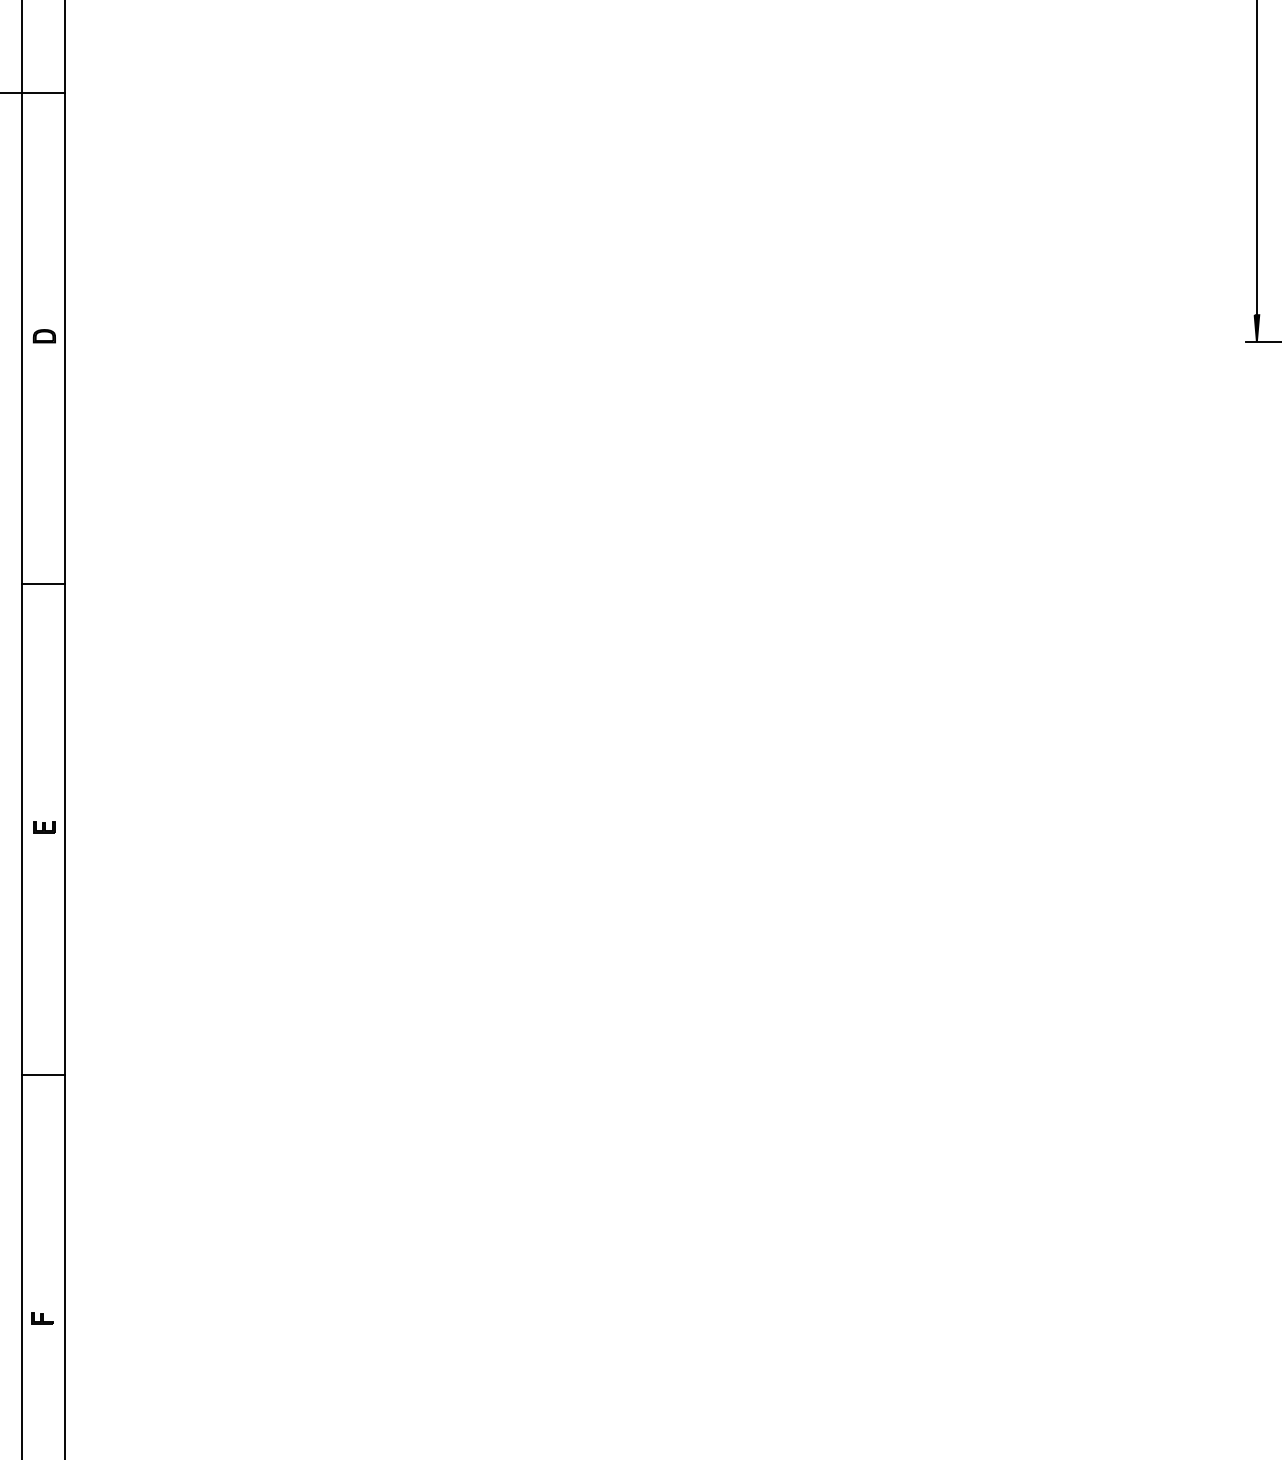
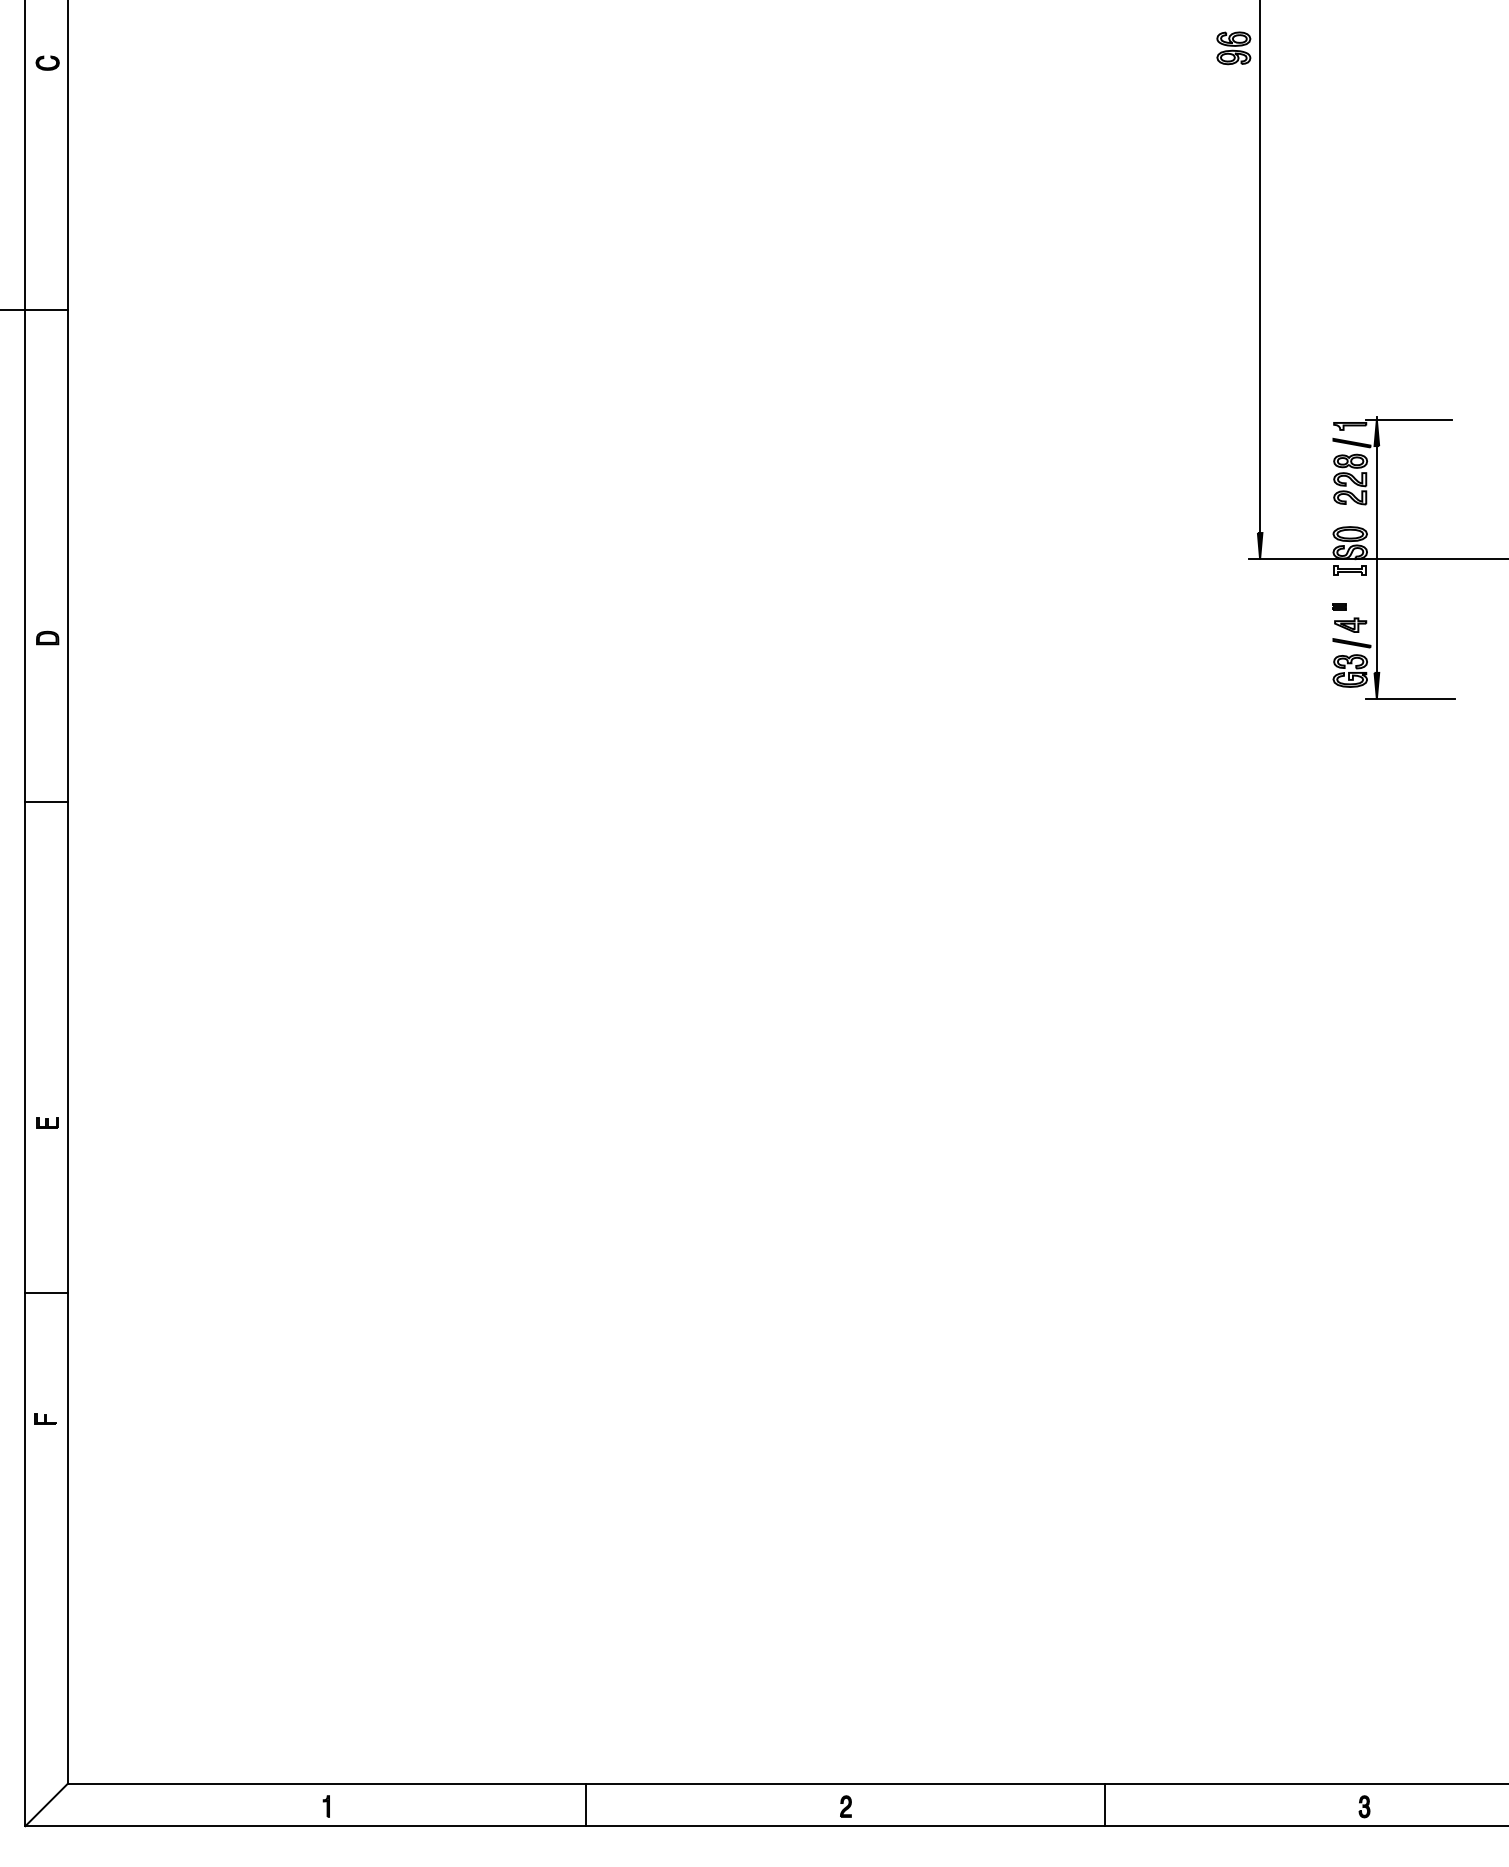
part: (44, 335) -> (47, 637), moved
part: (44, 826) -> (47, 1122), moved
part: (42, 1317) -> (45, 1418), moved

